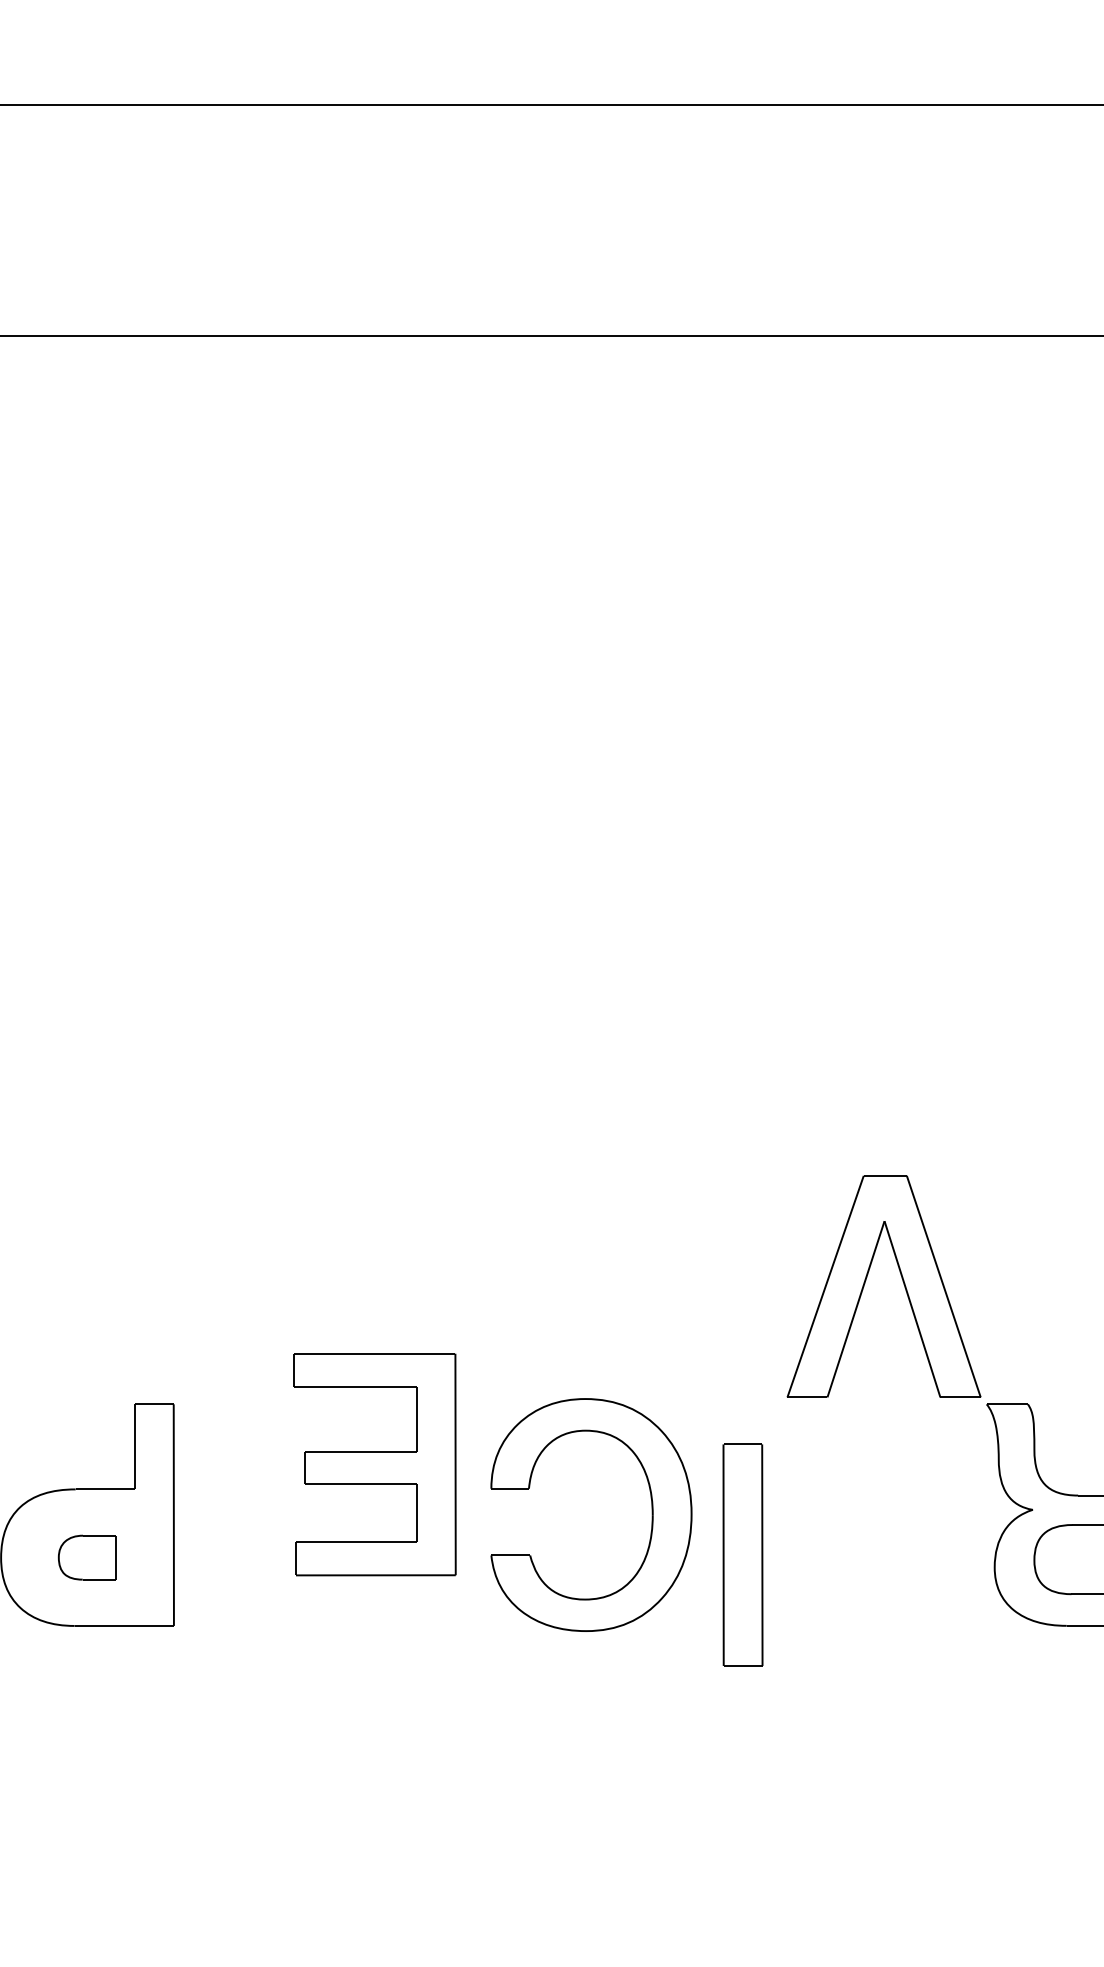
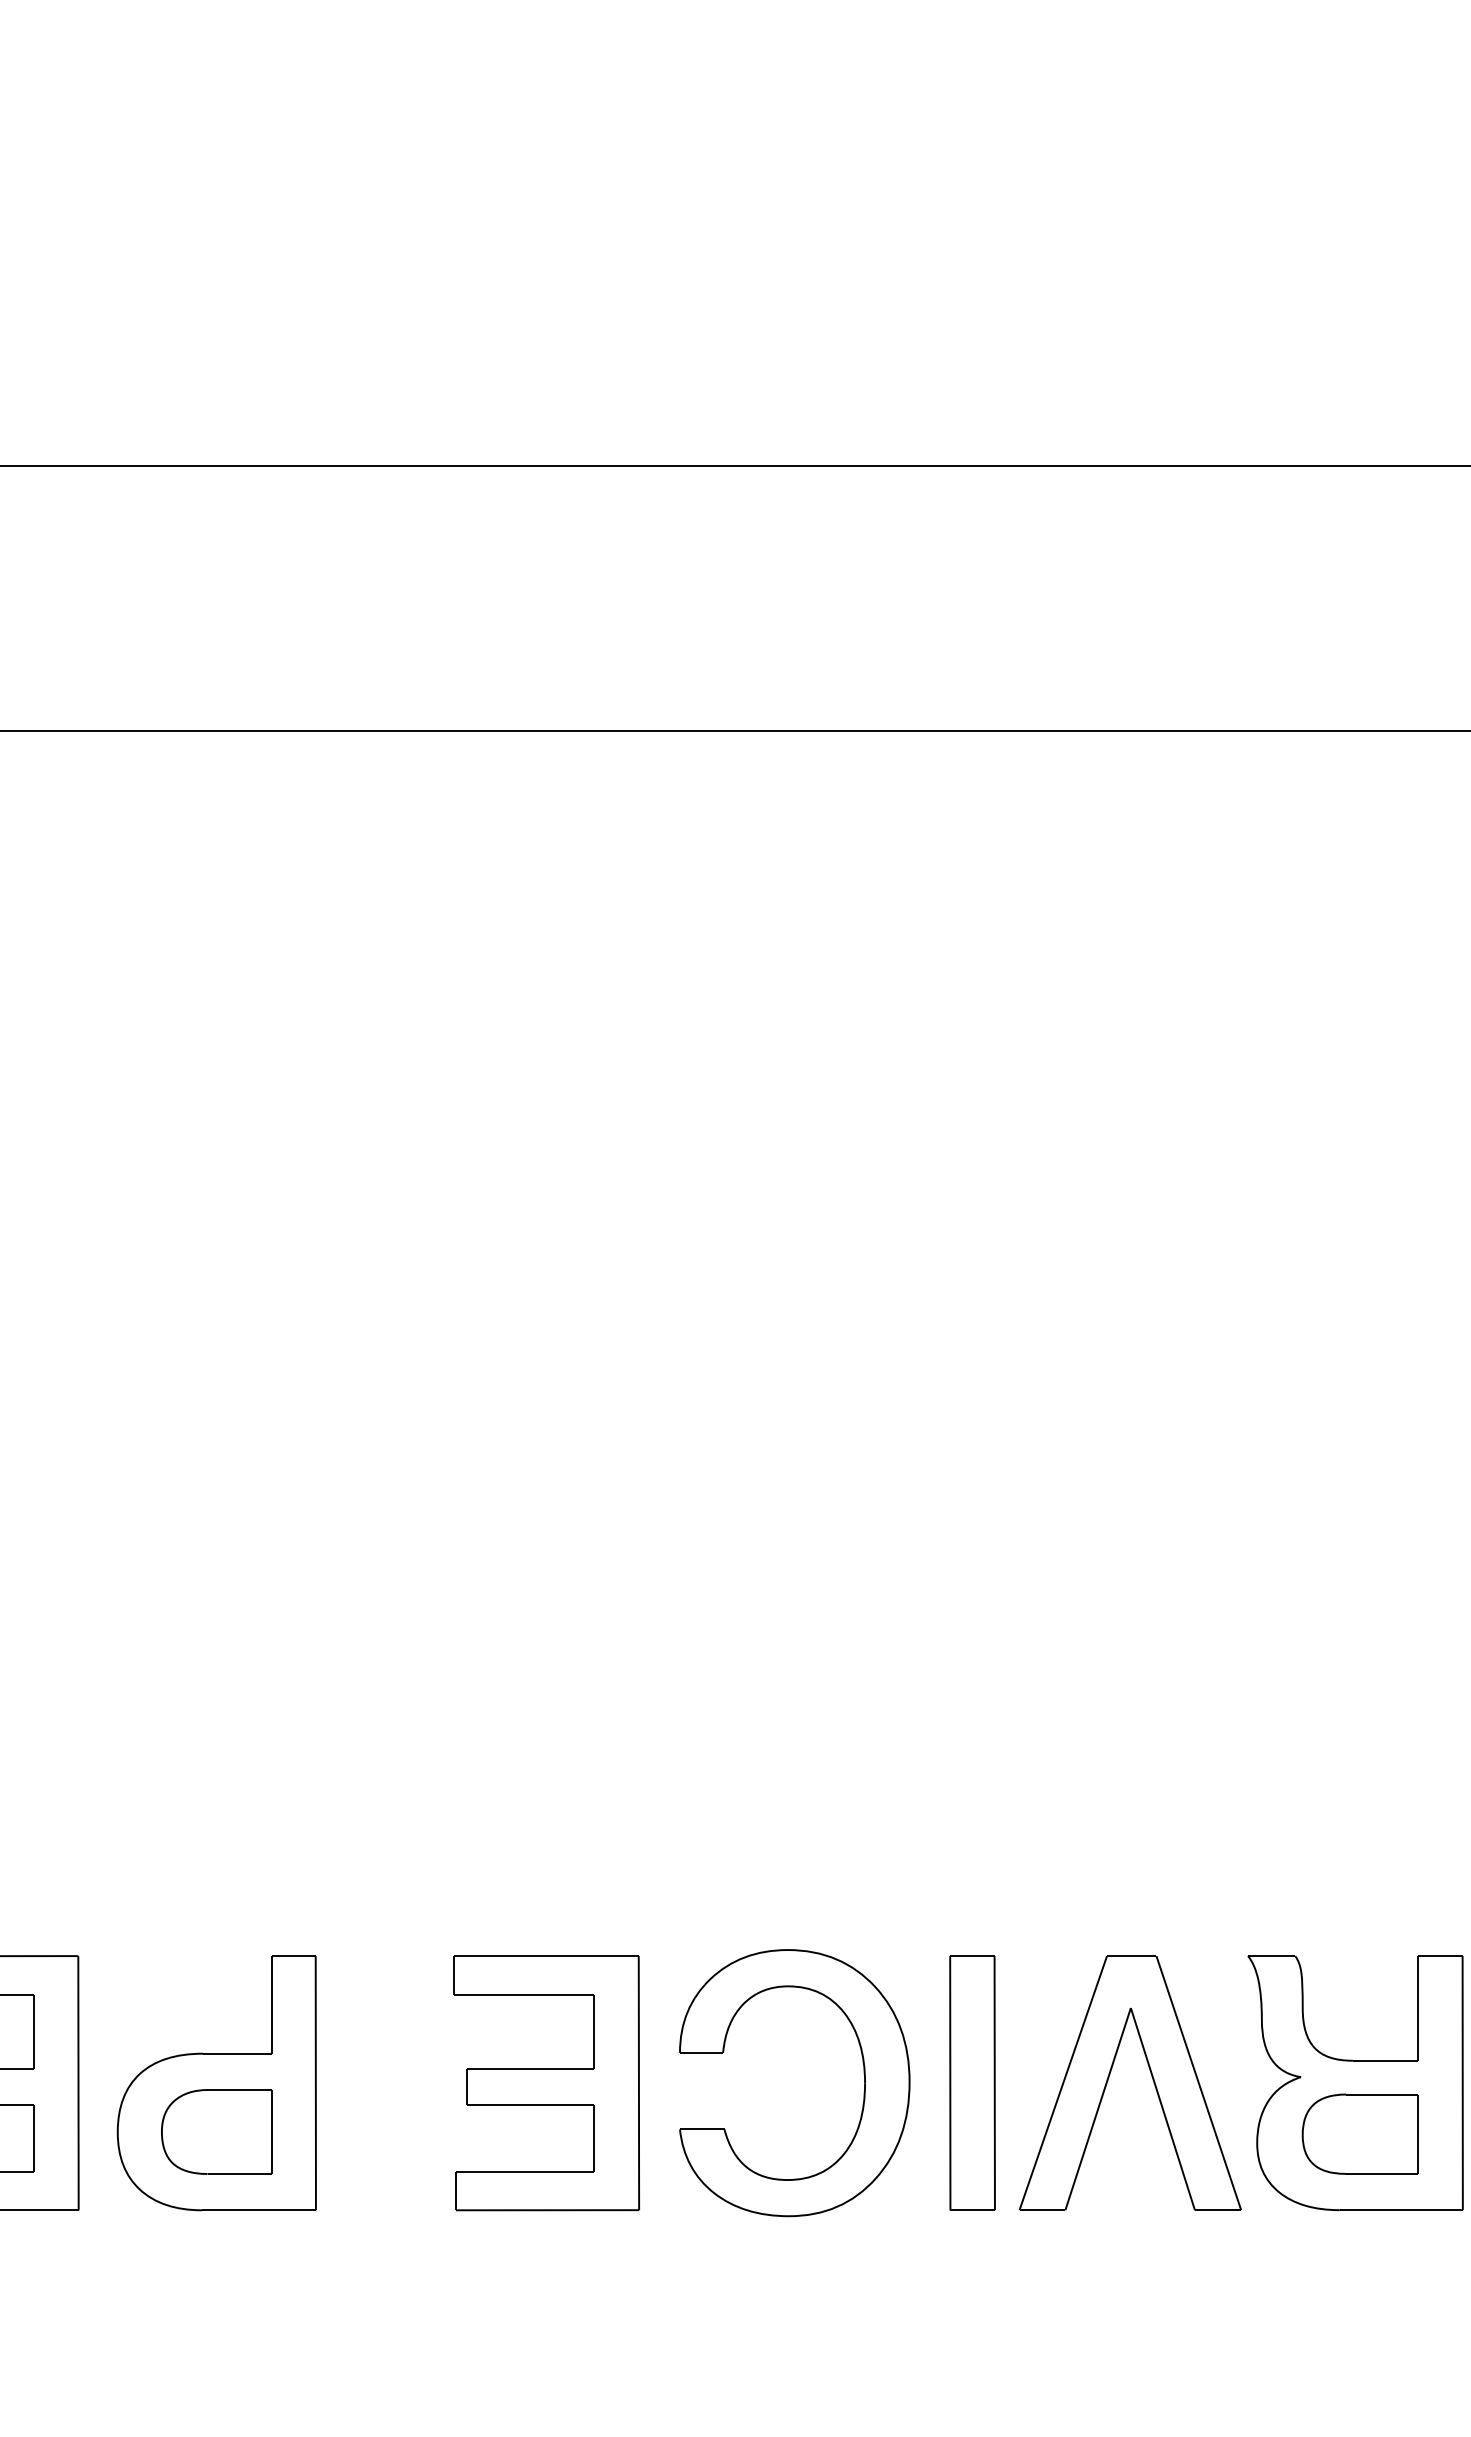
part: (866, 1279) -> (1110, 2074), moved
part: (374, 1464) -> (546, 2083), moved
part: (742, 1554) -> (972, 2082), moved
part: (87, 1557) -> (216, 2131), size x1.67

